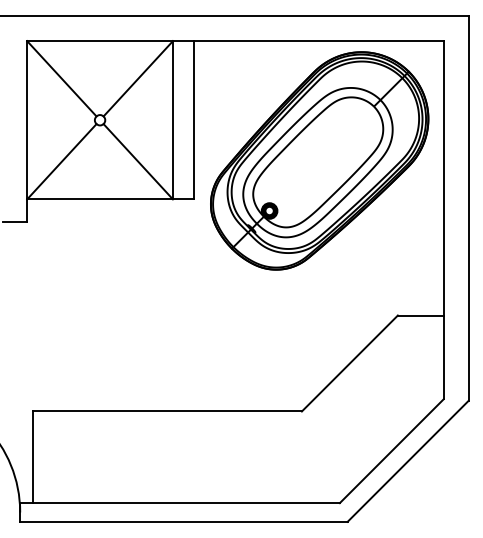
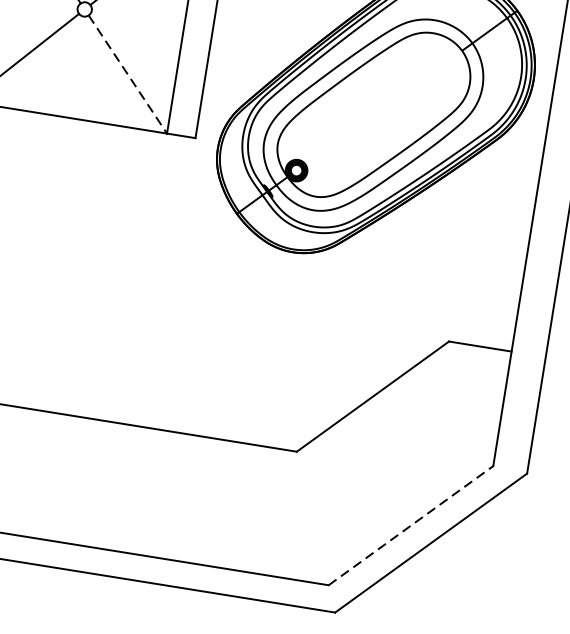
line: (138, 162) -> (128, 75), solid -> dashed
line: (392, 450) -> (412, 524), solid -> dashed

